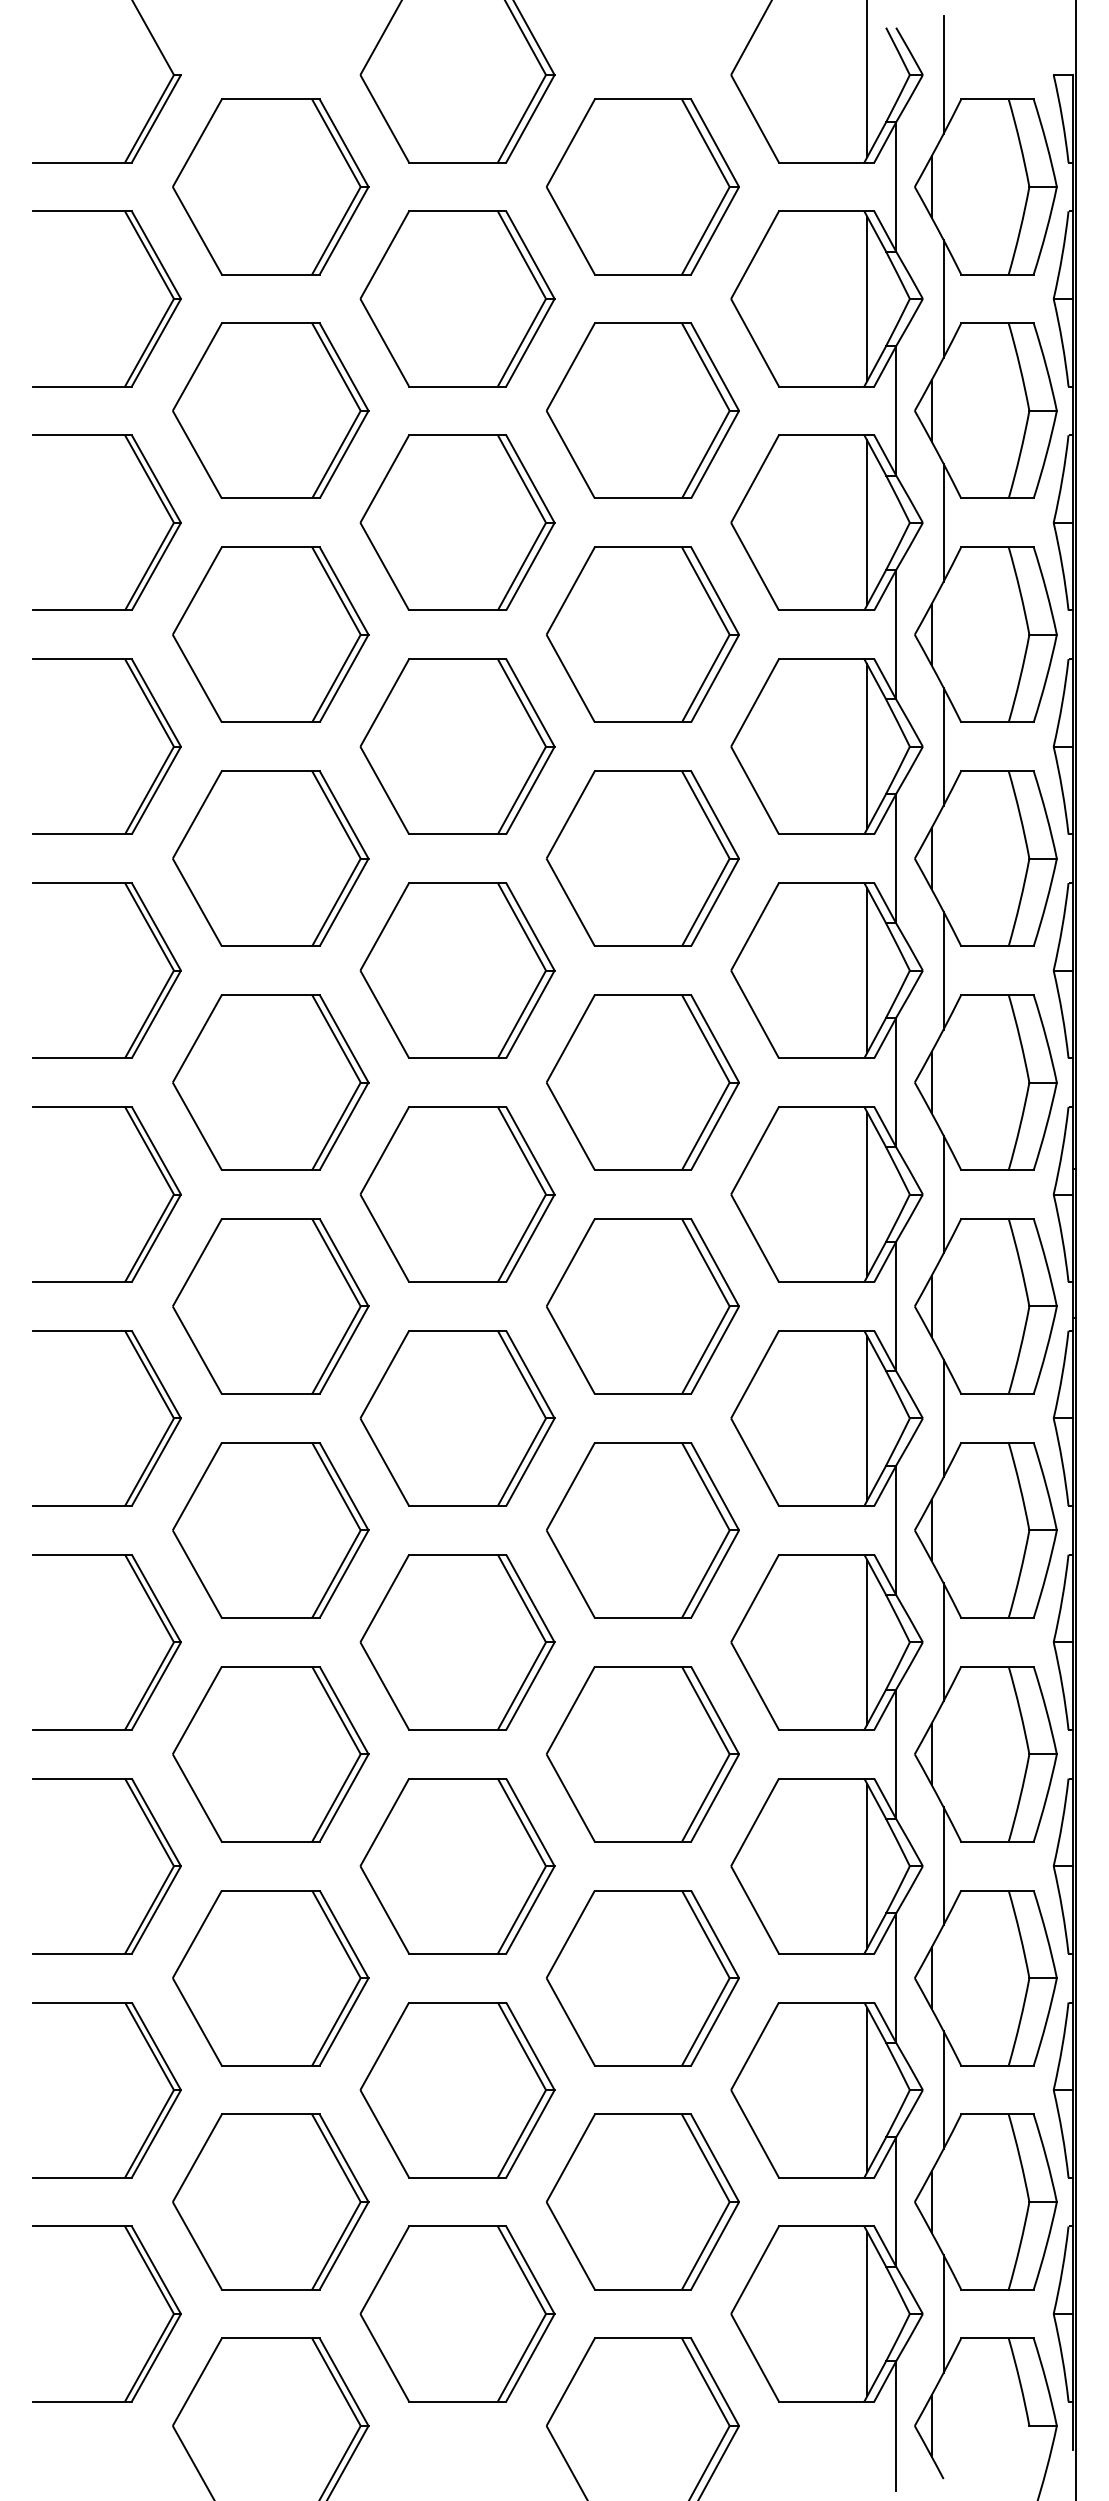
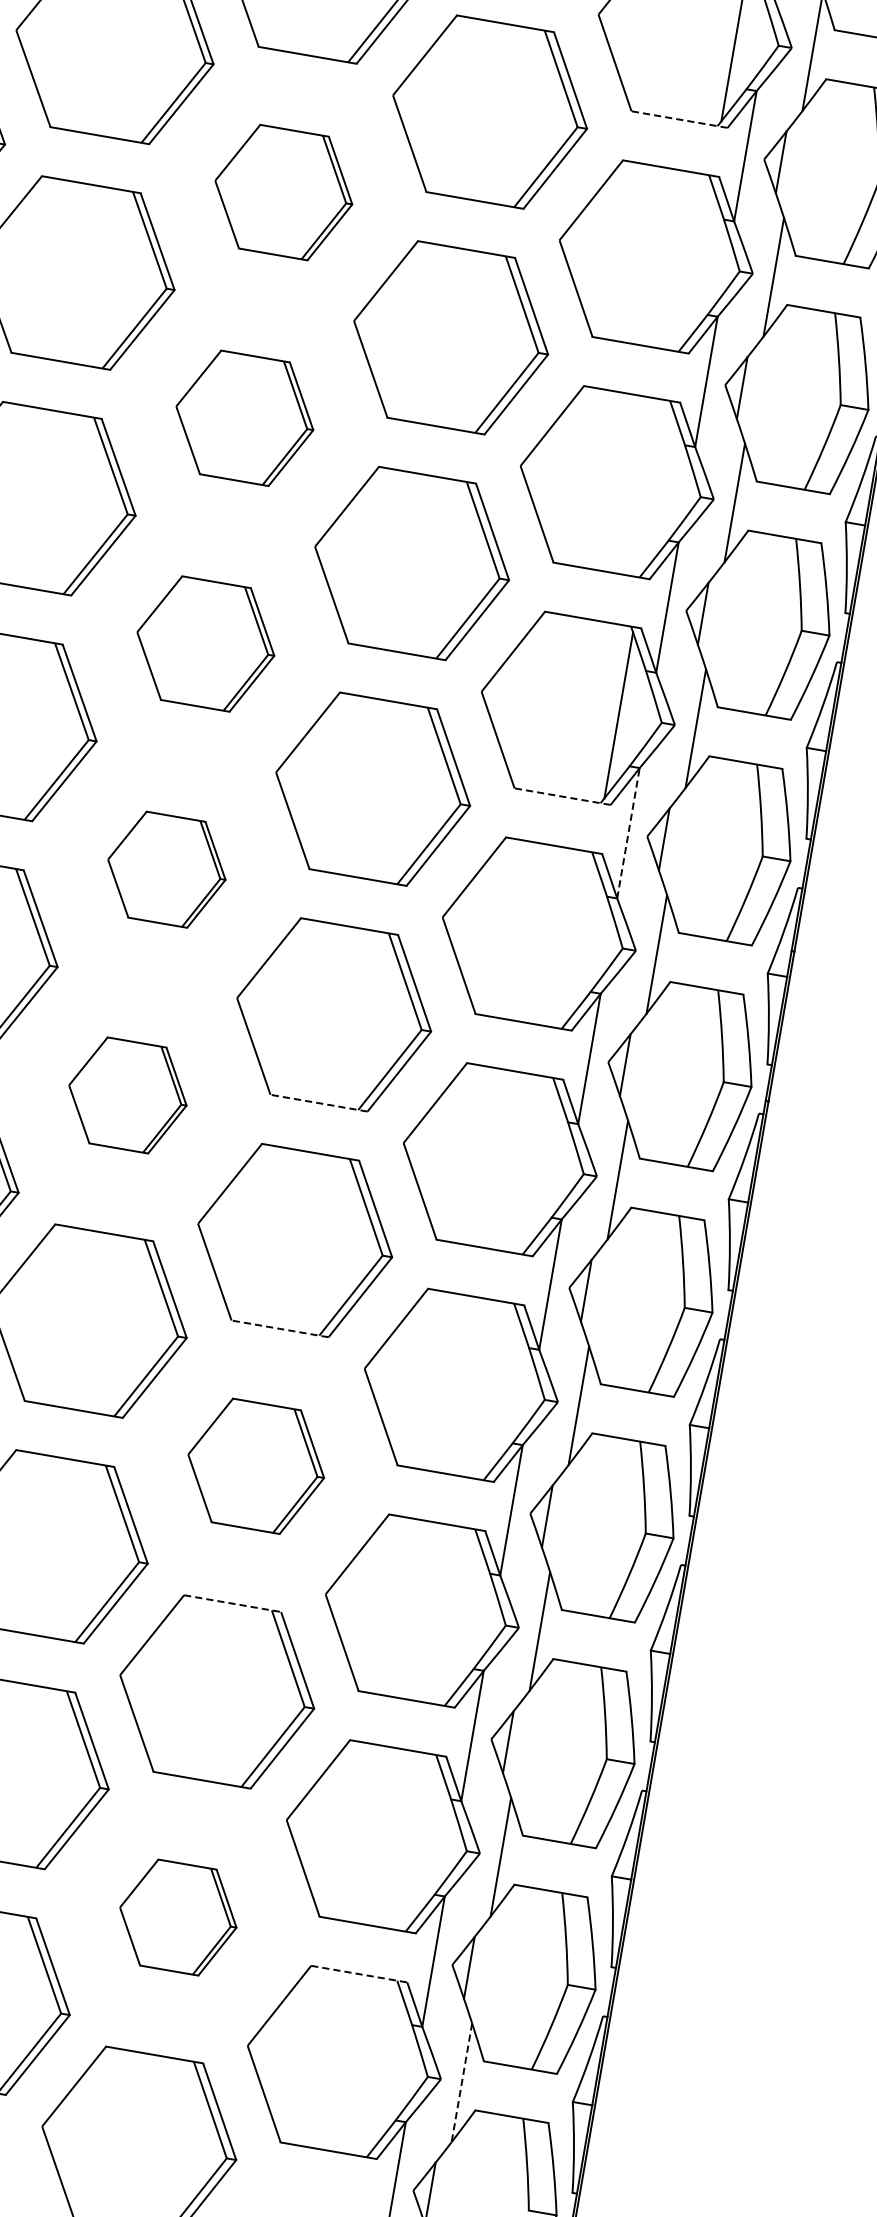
line: (826, 386) -> (679, 119), solid -> dashed
part: (457, 522) -> (283, 192), size x0.7
line: (867, 522) -> (697, 263), removed
part: (457, 746) -> (244, 418), size x0.7
line: (867, 746) -> (658, 489), removed
part: (457, 970) -> (205, 643), size x0.7
line: (826, 1058) -> (562, 796), solid -> dashed
line: (896, 1082) -> (628, 833), solid -> dashed
part: (457, 1194) -> (166, 869), size x0.6
line: (867, 1194) -> (580, 941), removed
line: (642, 1394) -> (318, 1103), solid -> dashed
part: (457, 1418) -> (127, 1095), size x0.6
line: (867, 1418) -> (541, 1166), removed
line: (642, 1617) -> (279, 1328), solid -> dashed
line: (867, 1641) -> (502, 1391), removed
part: (642, 1754) -> (255, 1466), size x0.7
line: (867, 1865) -> (463, 1617), removed
line: (643, 1890) -> (233, 1603), solid -> dashed
line: (867, 2089) -> (424, 1843), removed
part: (642, 2201) -> (177, 1916), size x0.6
line: (826, 2226) -> (359, 1974), solid -> dashed
line: (867, 2313) -> (385, 2069), removed
line: (943, 2314) -> (461, 2083), solid -> dashed

